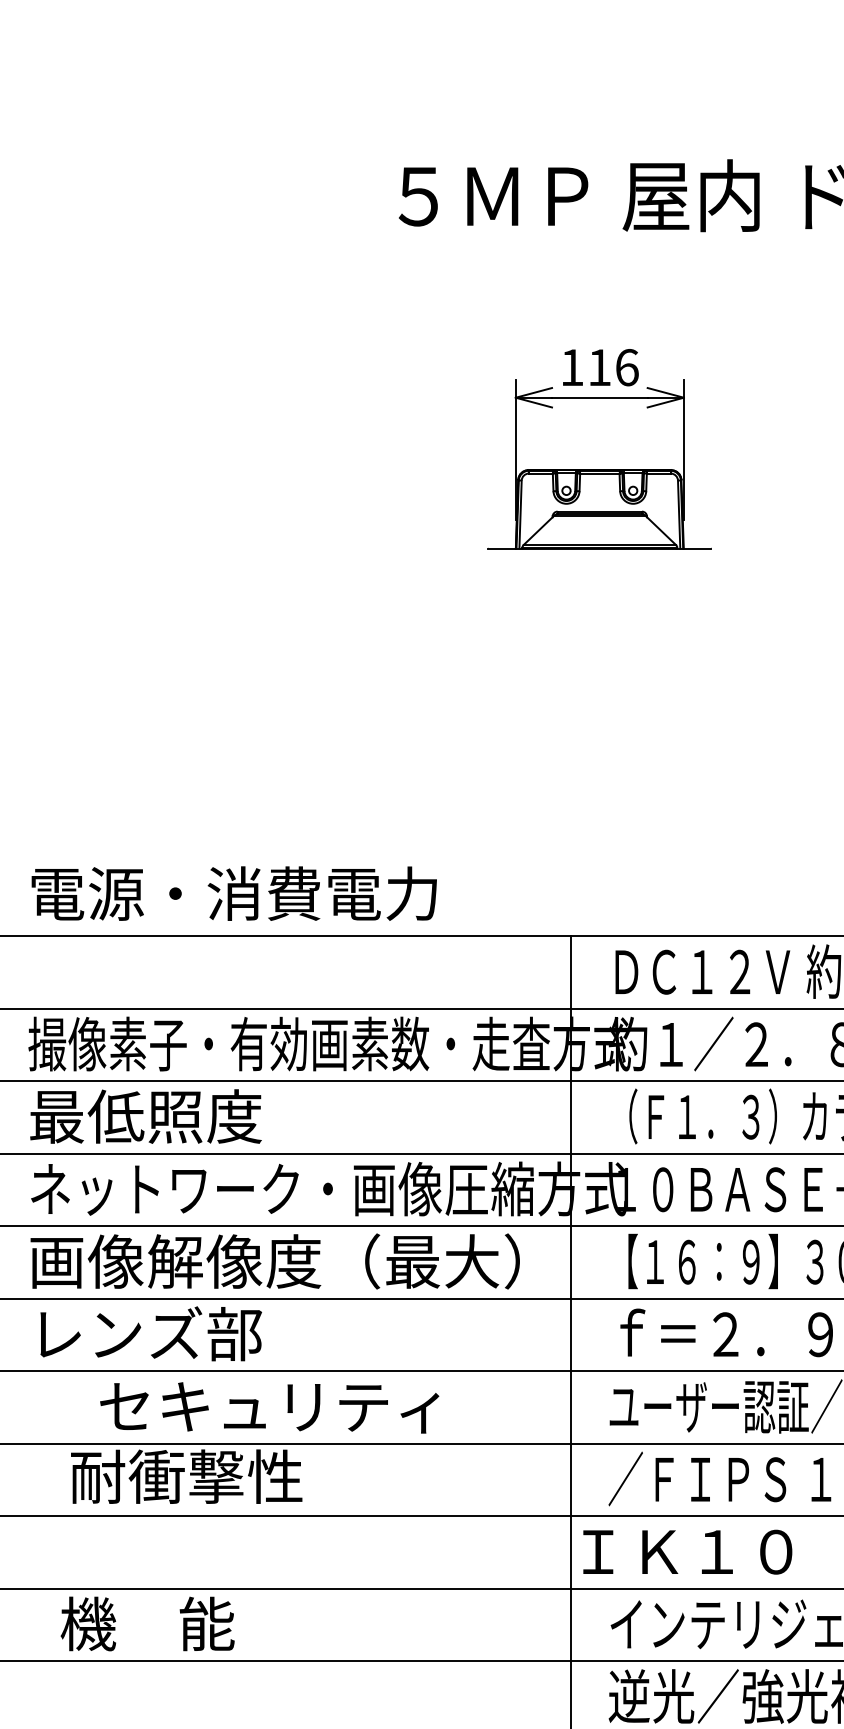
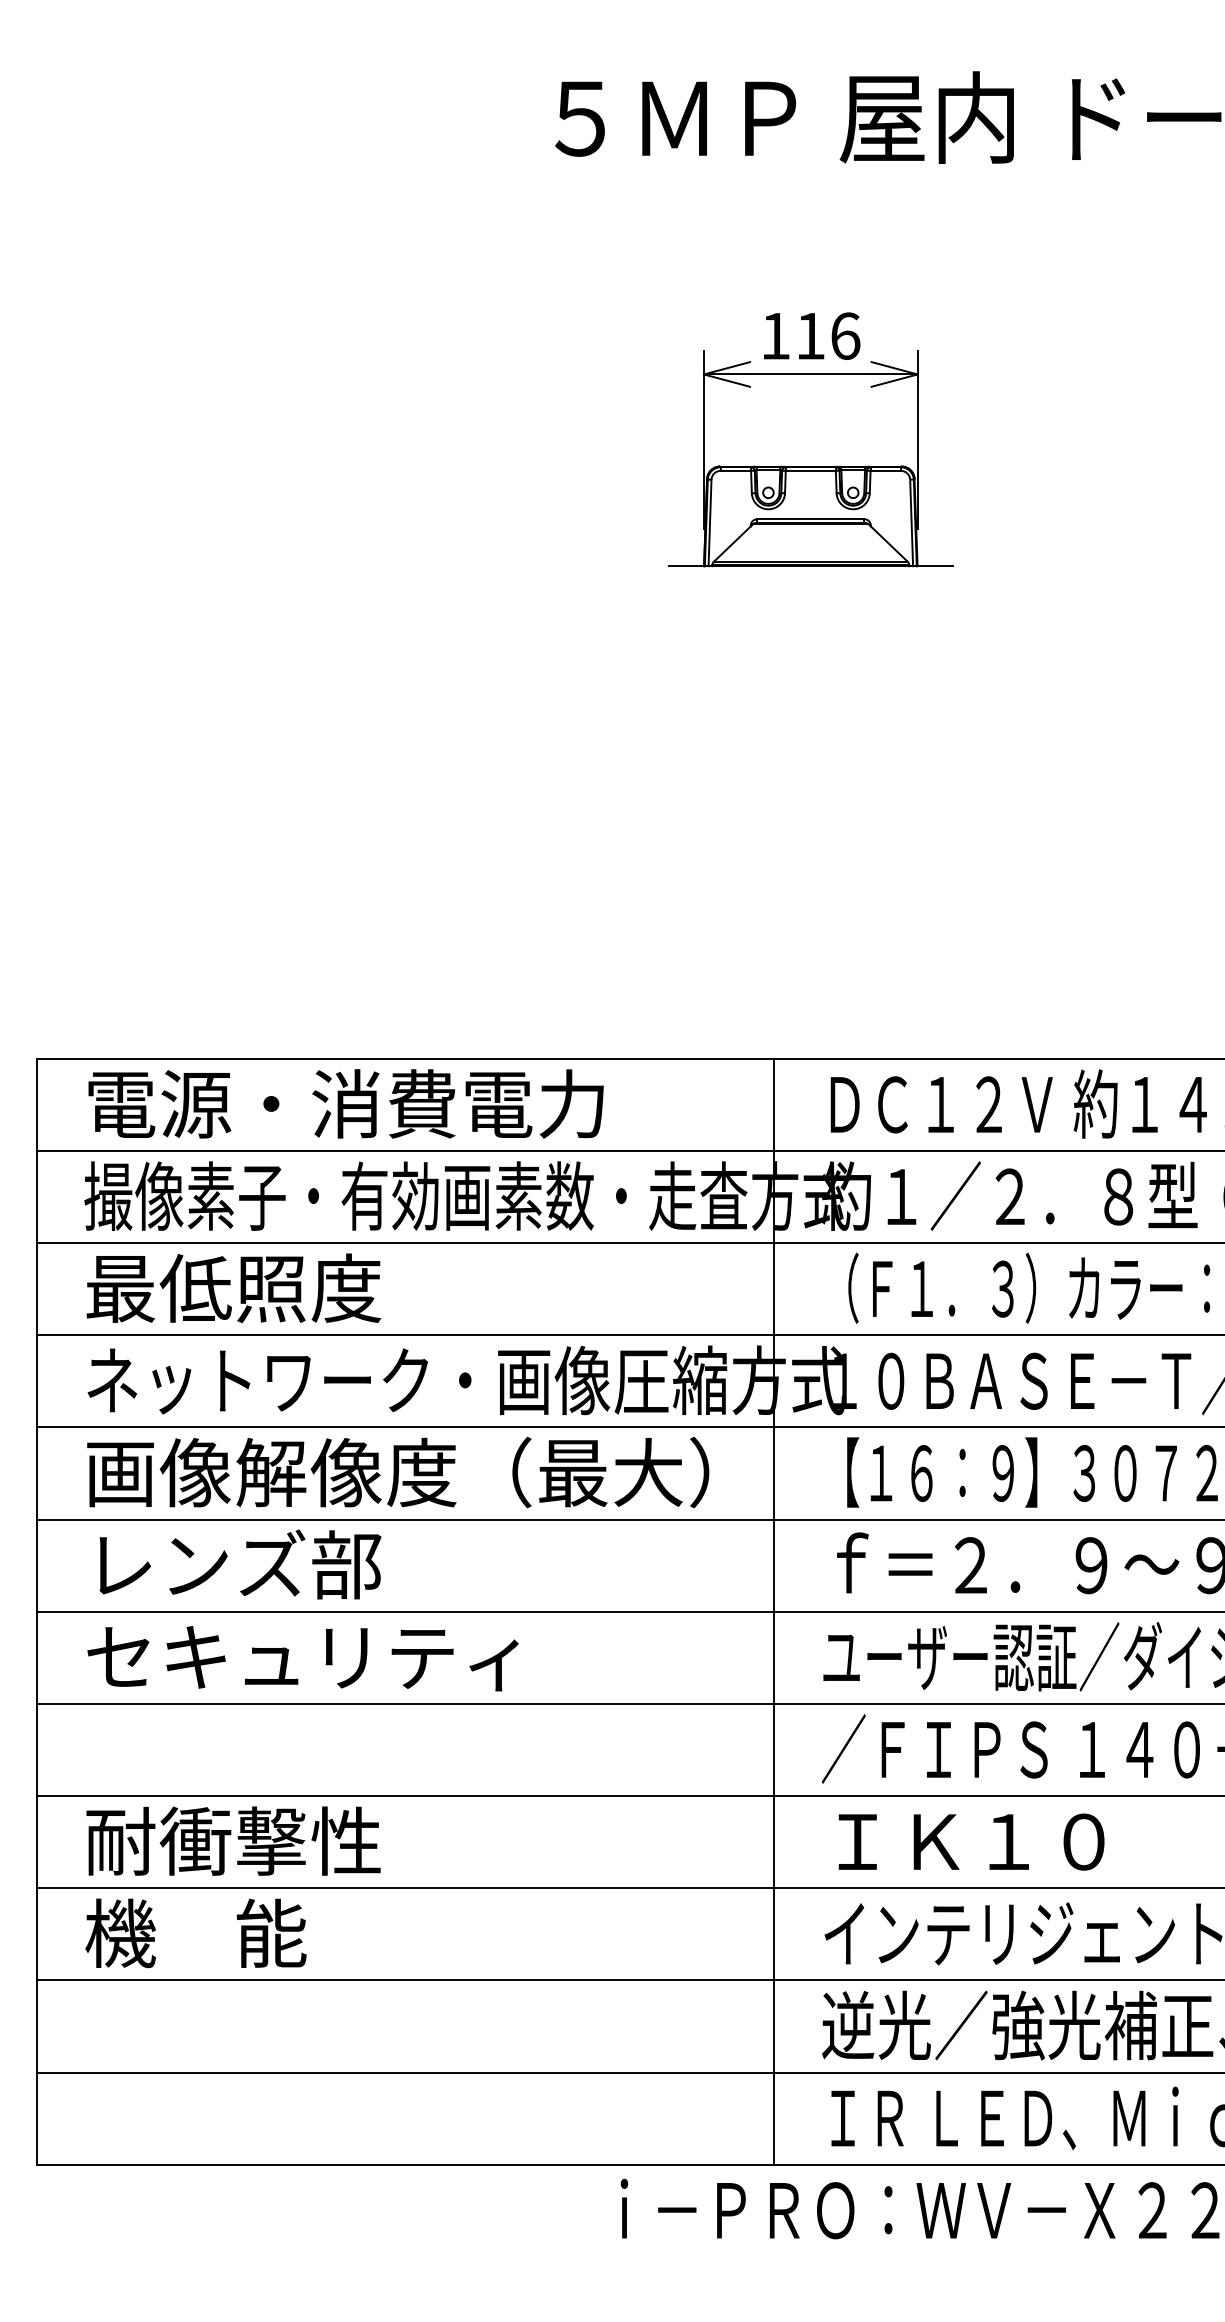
text: (233, 893) -> (345, 1103), moved
text: (269, 1407) -> (302, 1658), moved
text: (186, 1476) -> (233, 1840), moved
text: (687, 1551) -> (971, 1841), moved
text: (147, 1624) -> (195, 1933), moved

